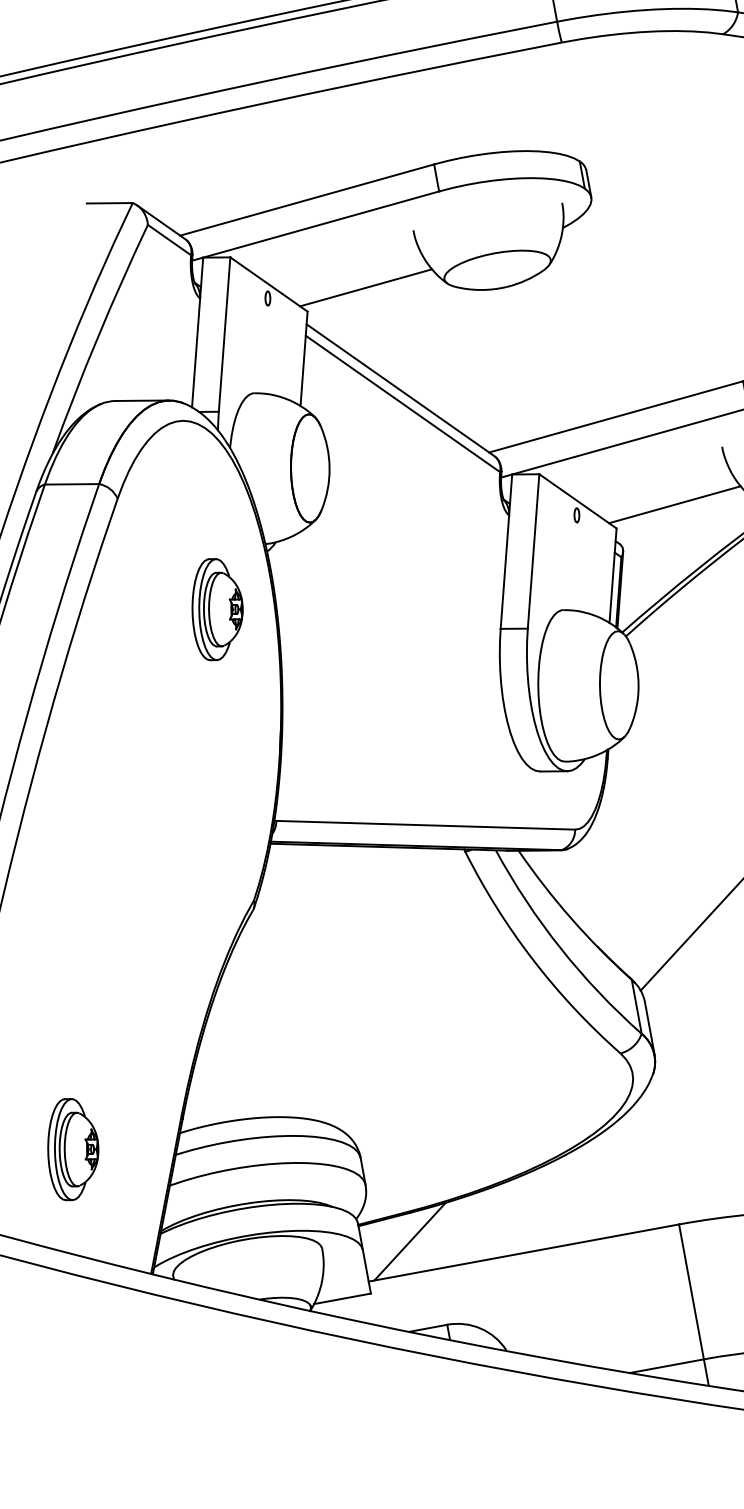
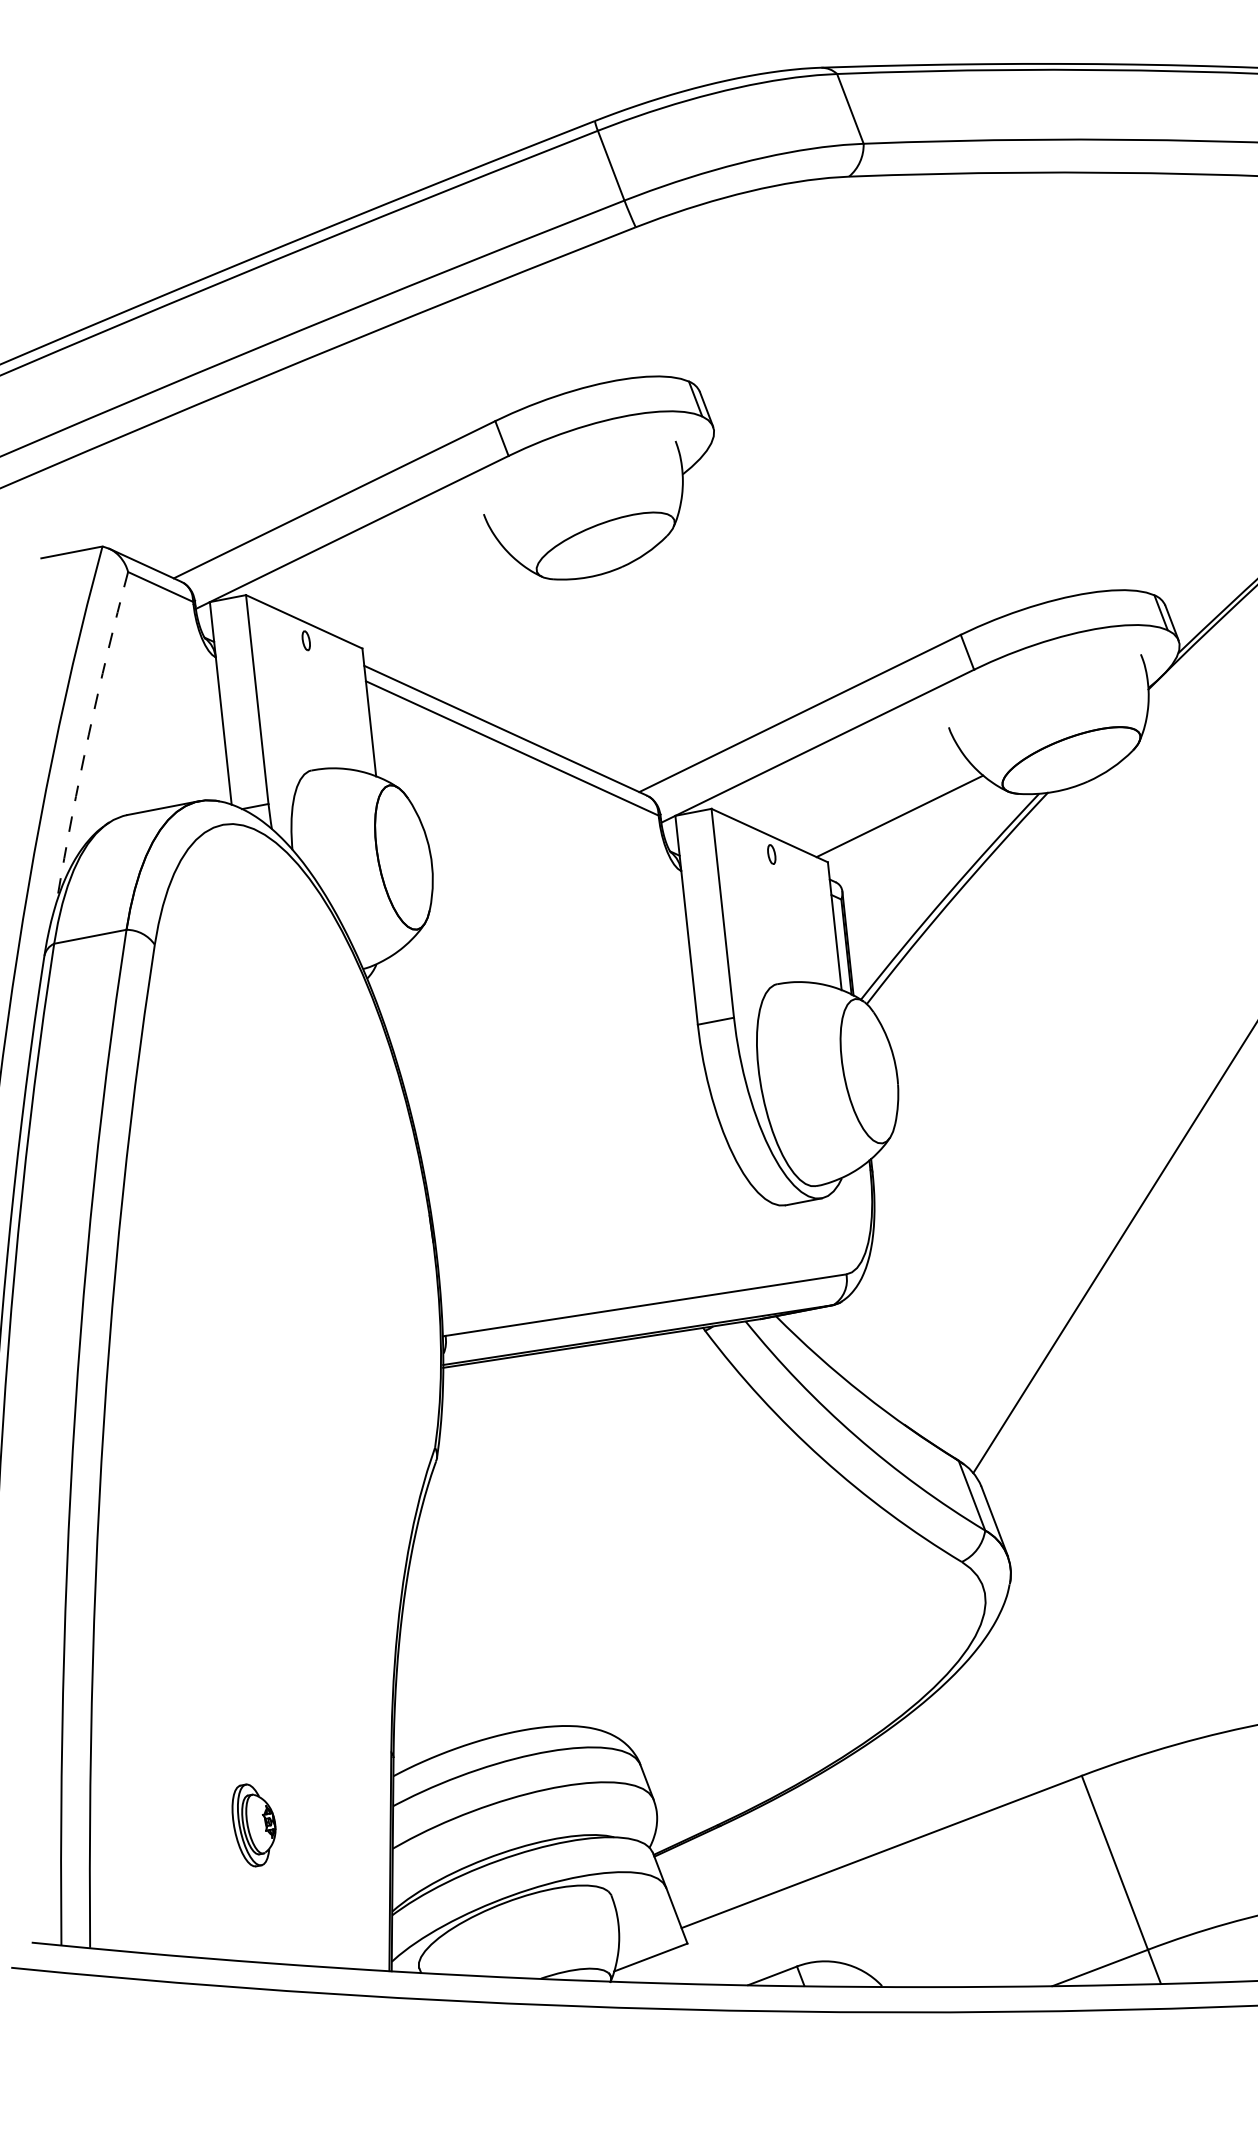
line: (365, 287) -> (434, 602), removed
arc: (97, 337) -> (88, 734), solid -> dashed
part: (216, 610) -> (314, 1069), removed
part: (72, 1150) -> (253, 1825), size x0.6
line: (409, 1241) -> (726, 1864), removed

